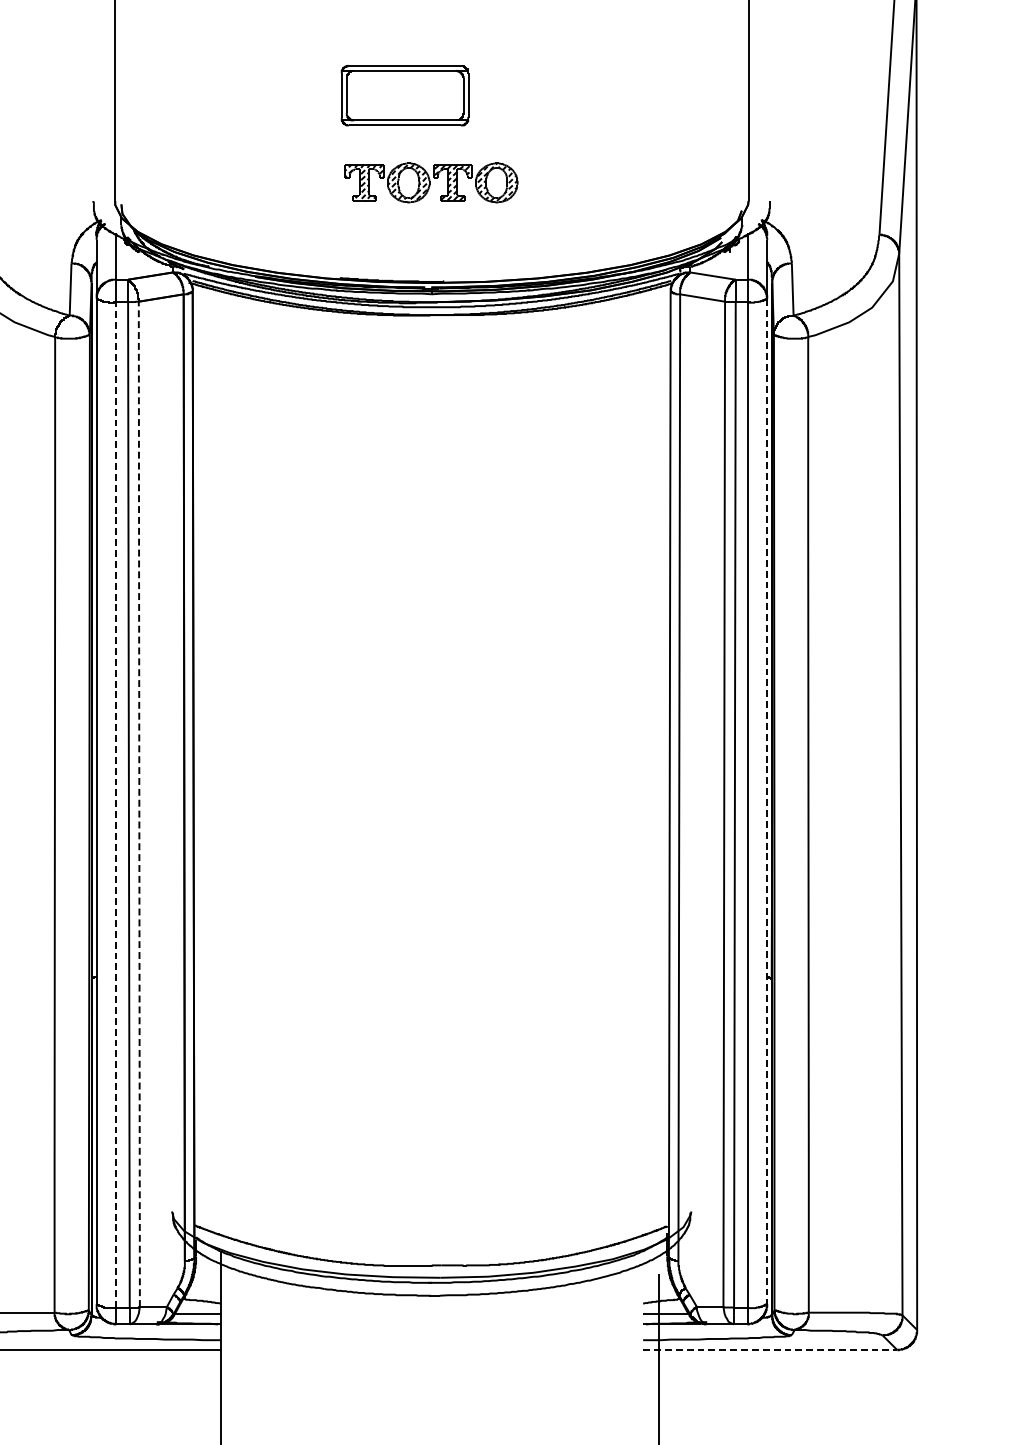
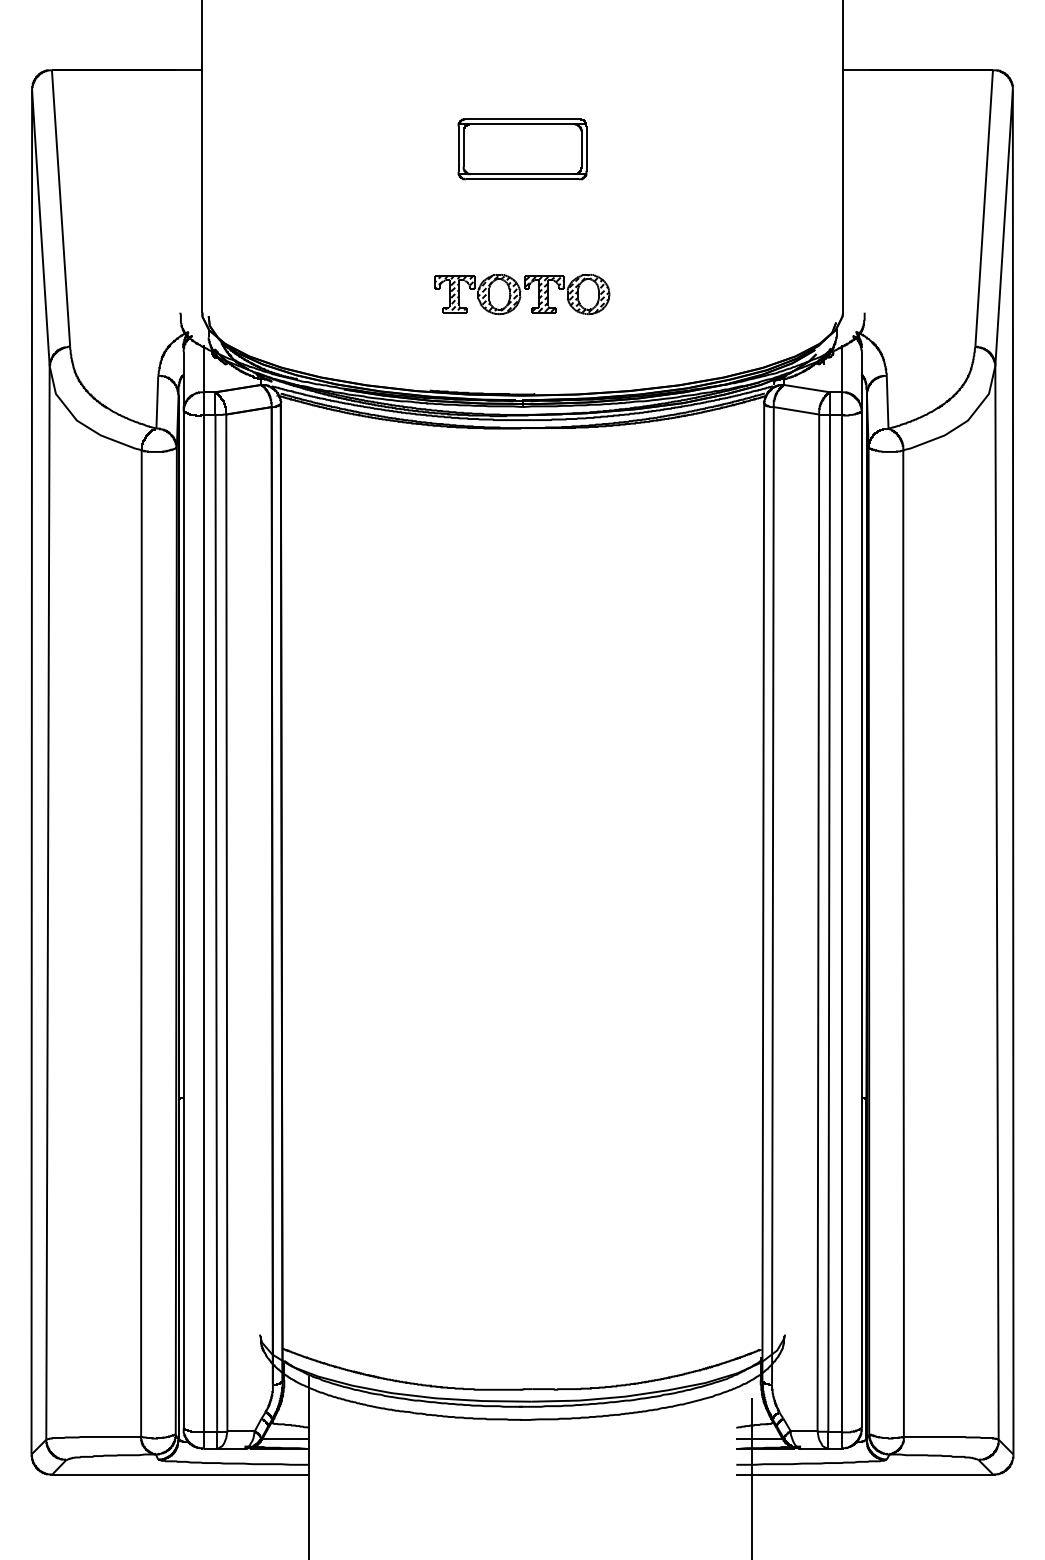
part: (404, 95) -> (522, 149), moved
line: (766, 801) -> (861, 920), dashed -> solid
line: (116, 803) -> (203, 922), dashed -> solid
line: (138, 803) -> (226, 922), dashed -> solid
line: (769, 1349) -> (864, 1474), dashed -> solid

